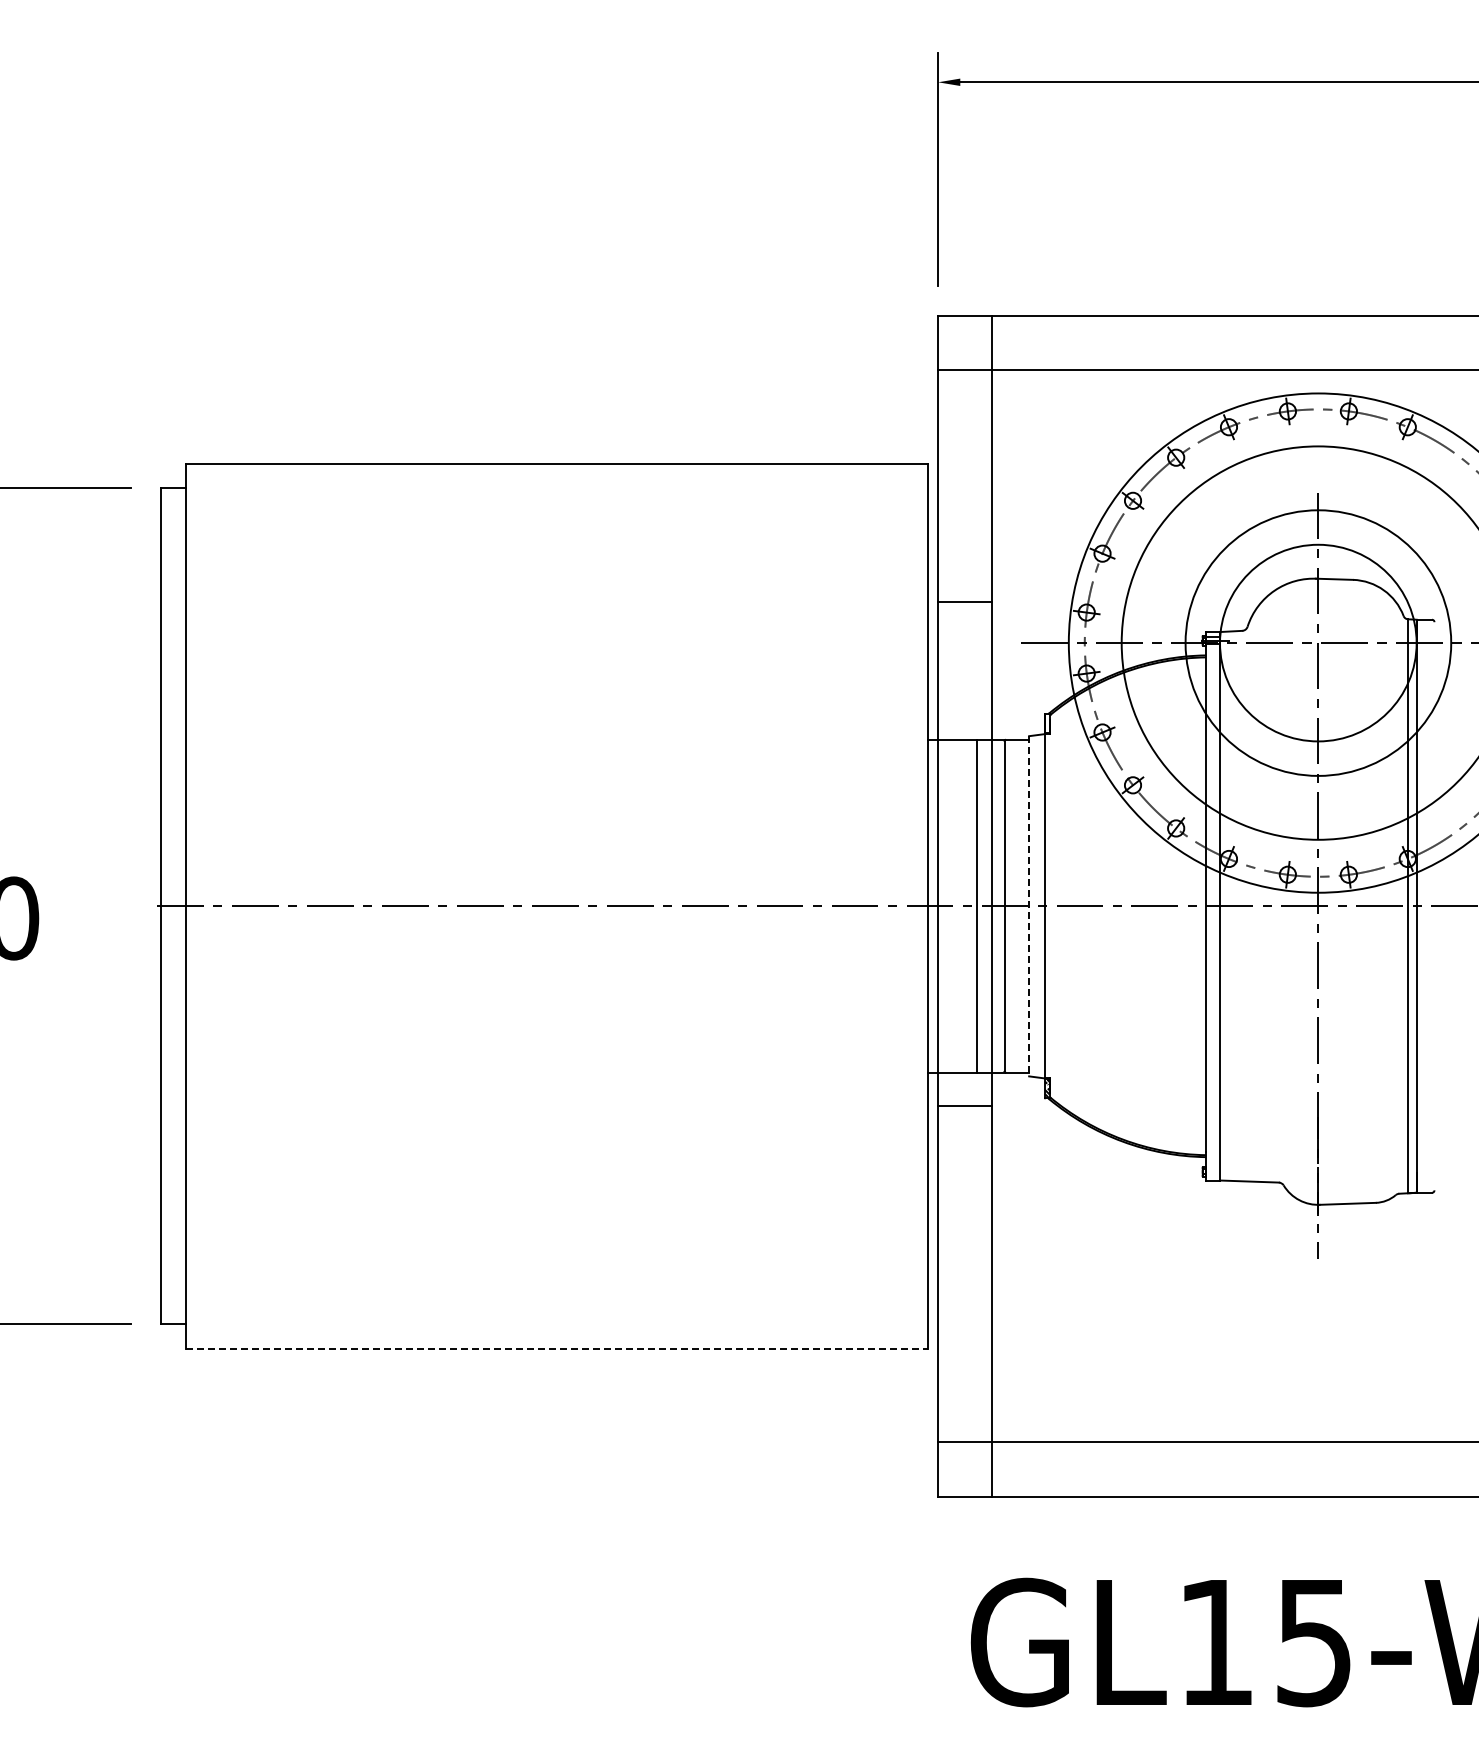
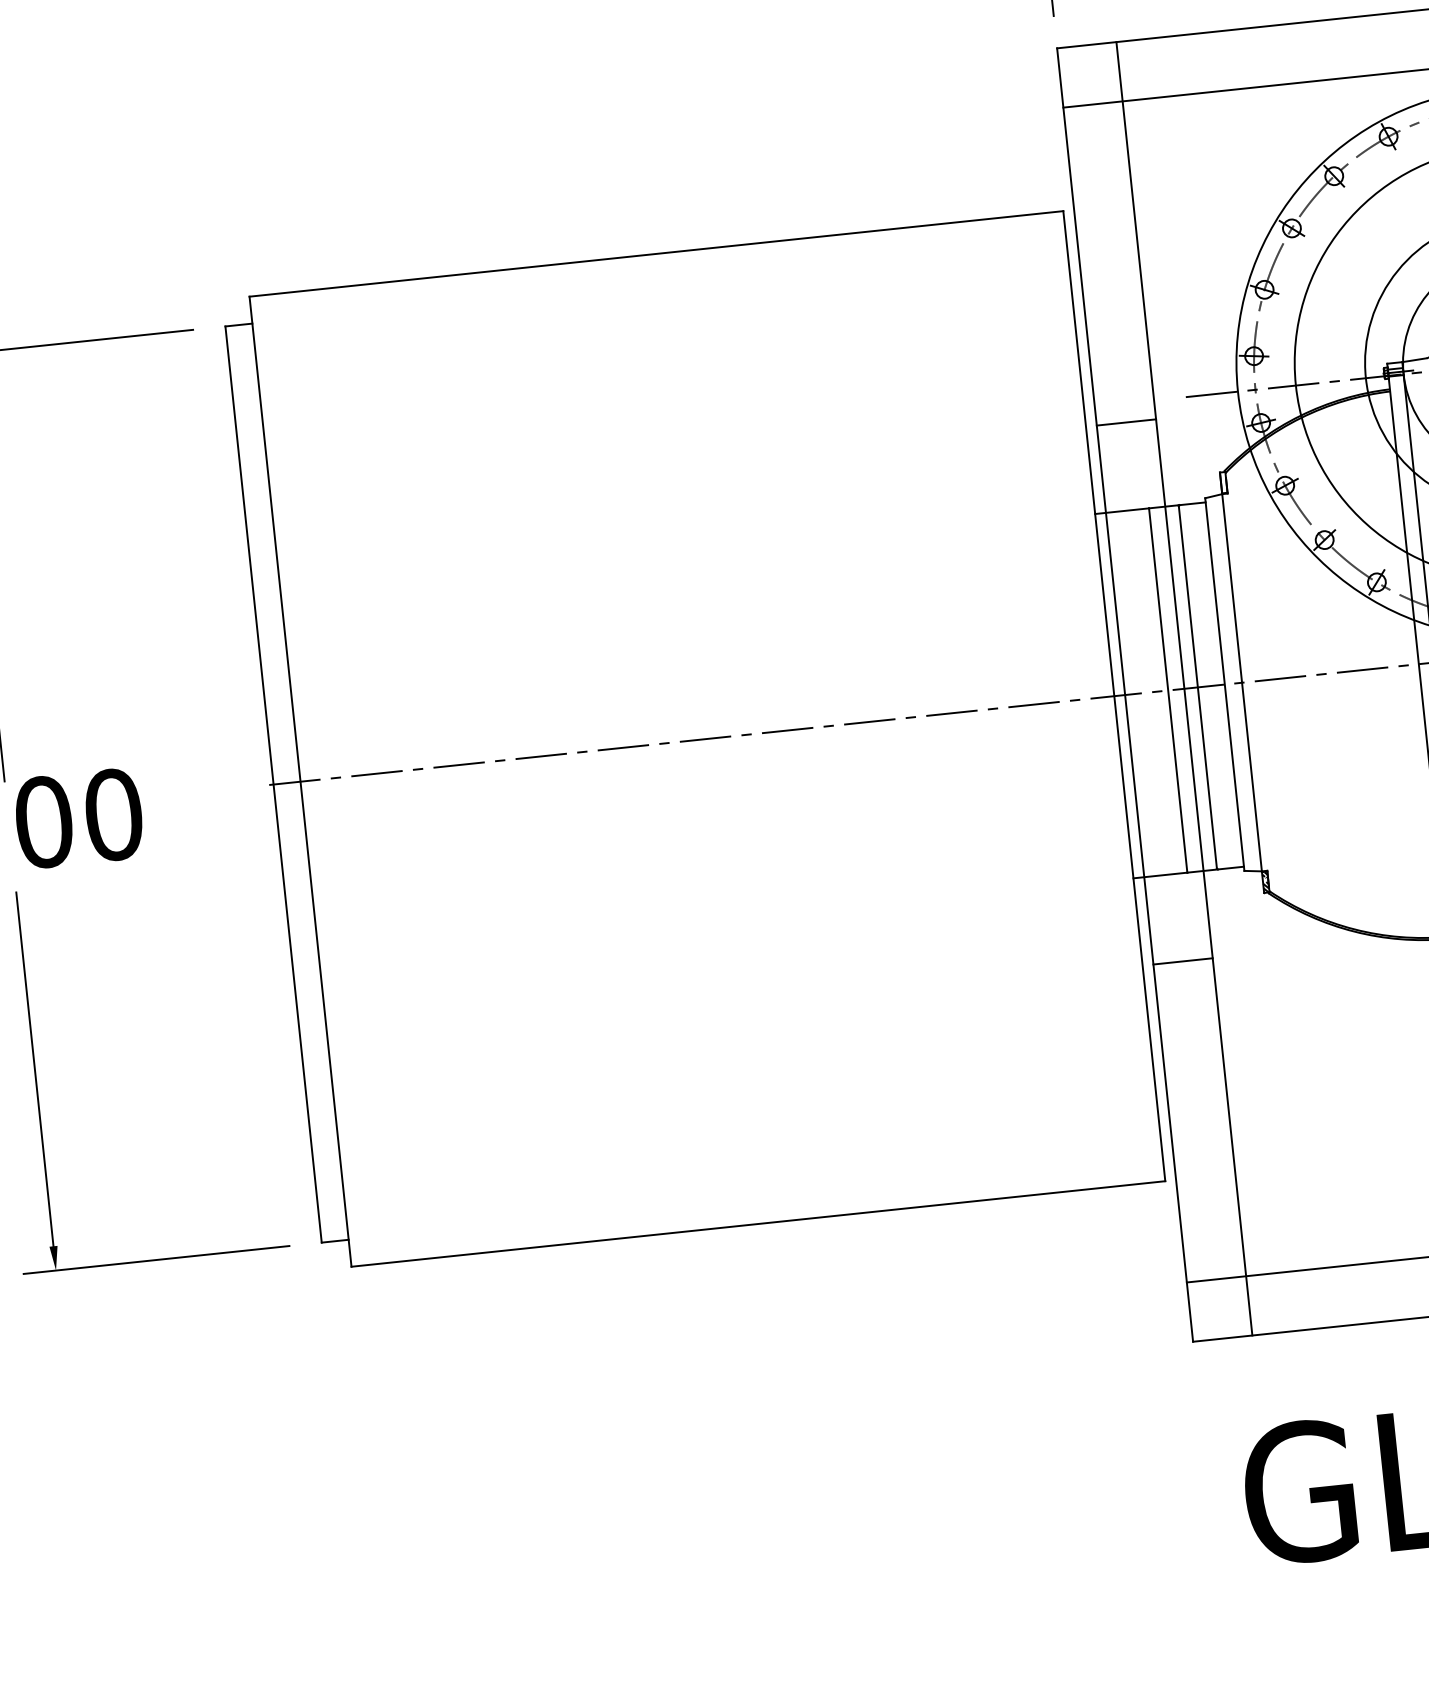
line: (965, 602) -> (1126, 422), moved
line: (1029, 906) -> (1225, 684), dashed -> solid
line: (965, 1106) -> (1183, 961), moved
line: (557, 1349) -> (759, 1224), dashed -> solid

